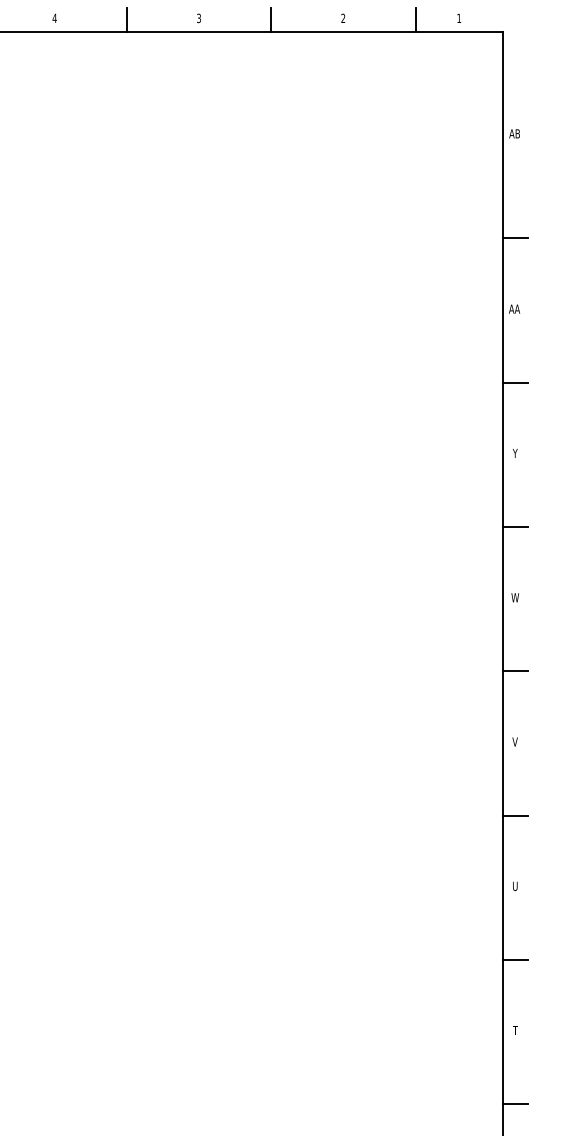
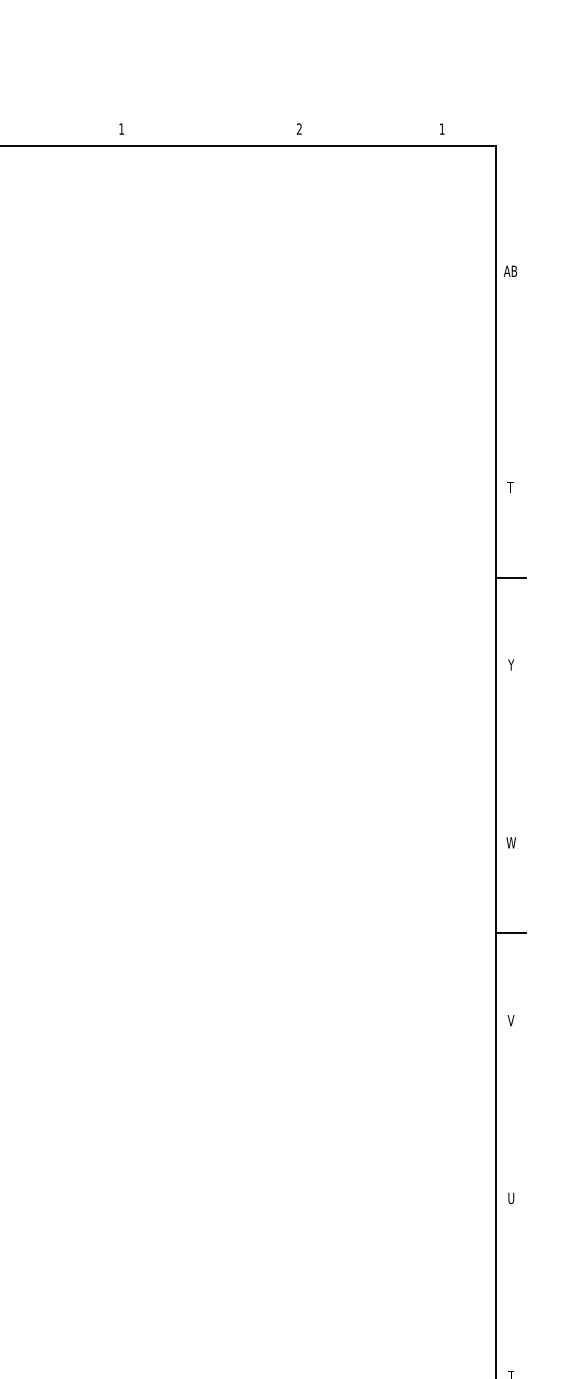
text: (198, 18) -> (120, 129), 3 -> 1
line: (127, 19) -> (33, 130), removed
line: (271, 19) -> (210, 130), removed
line: (415, 19) -> (388, 130), removed
line: (515, 238) -> (511, 400), removed
text: (514, 308) -> (510, 486), AA -> T
line: (515, 527) -> (511, 756), removed
line: (515, 815) -> (511, 1111), removed
line: (515, 959) -> (511, 1288), removed

